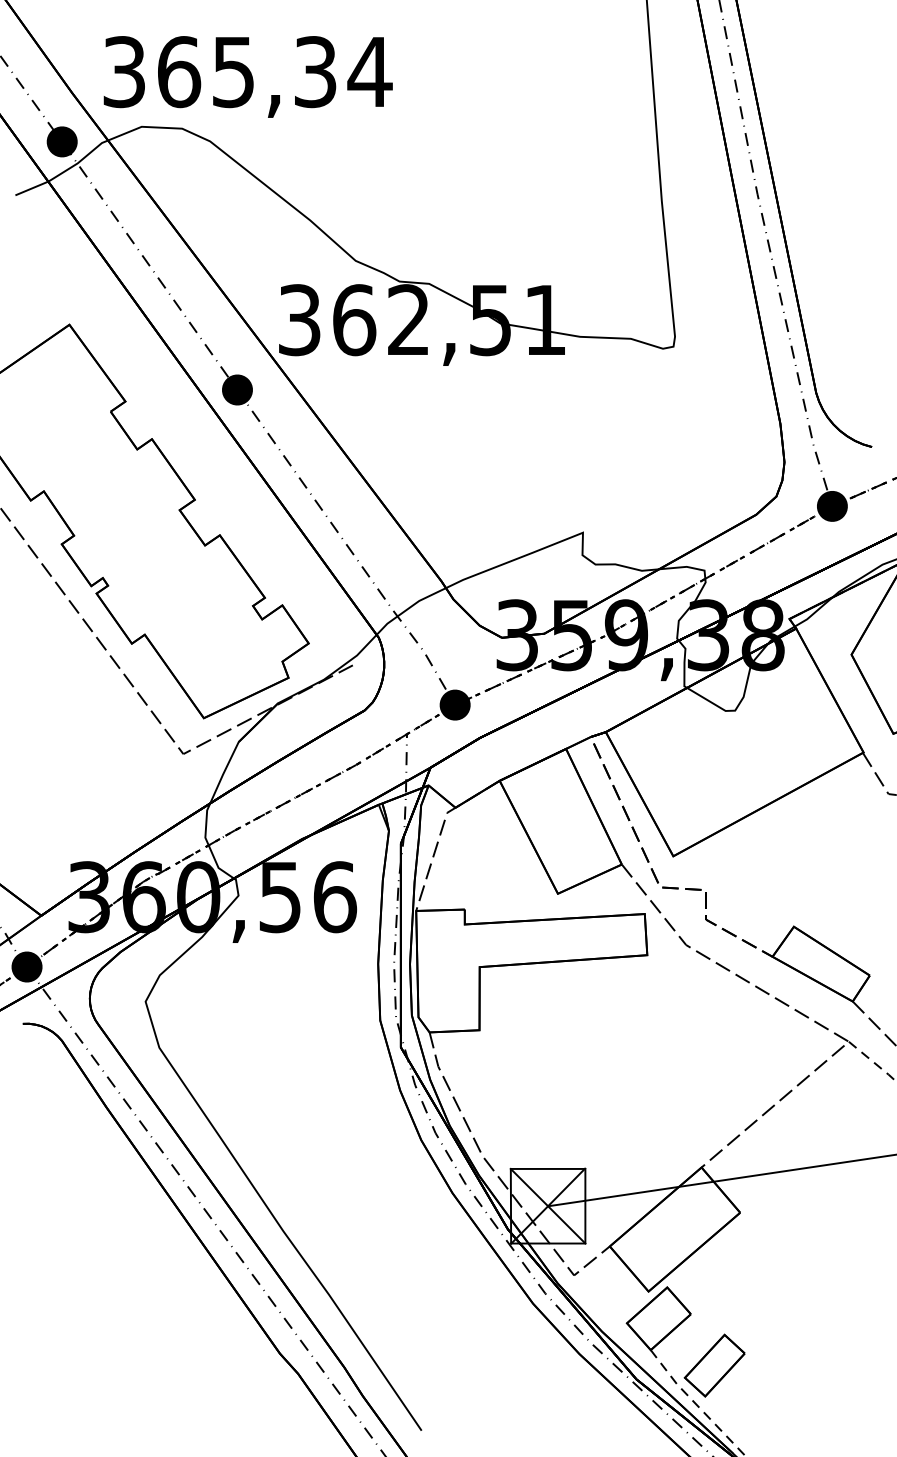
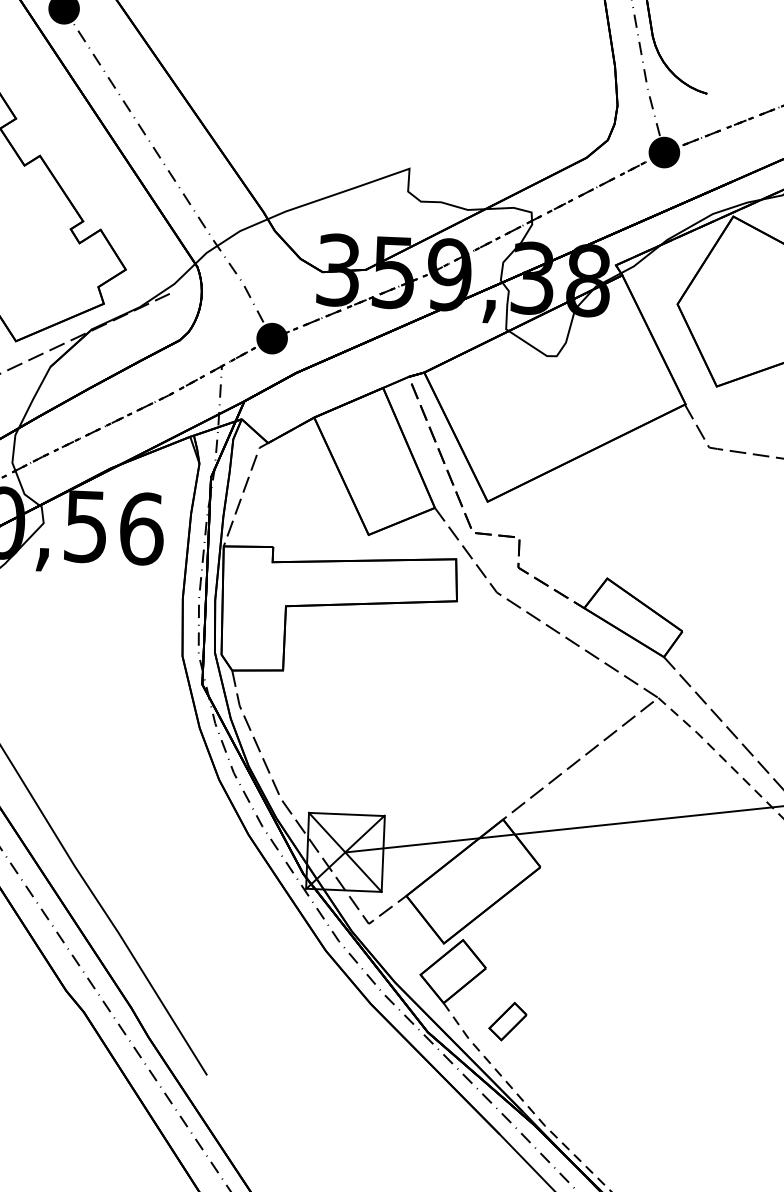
part: (714, 1365) -> (507, 1021), size x0.6

